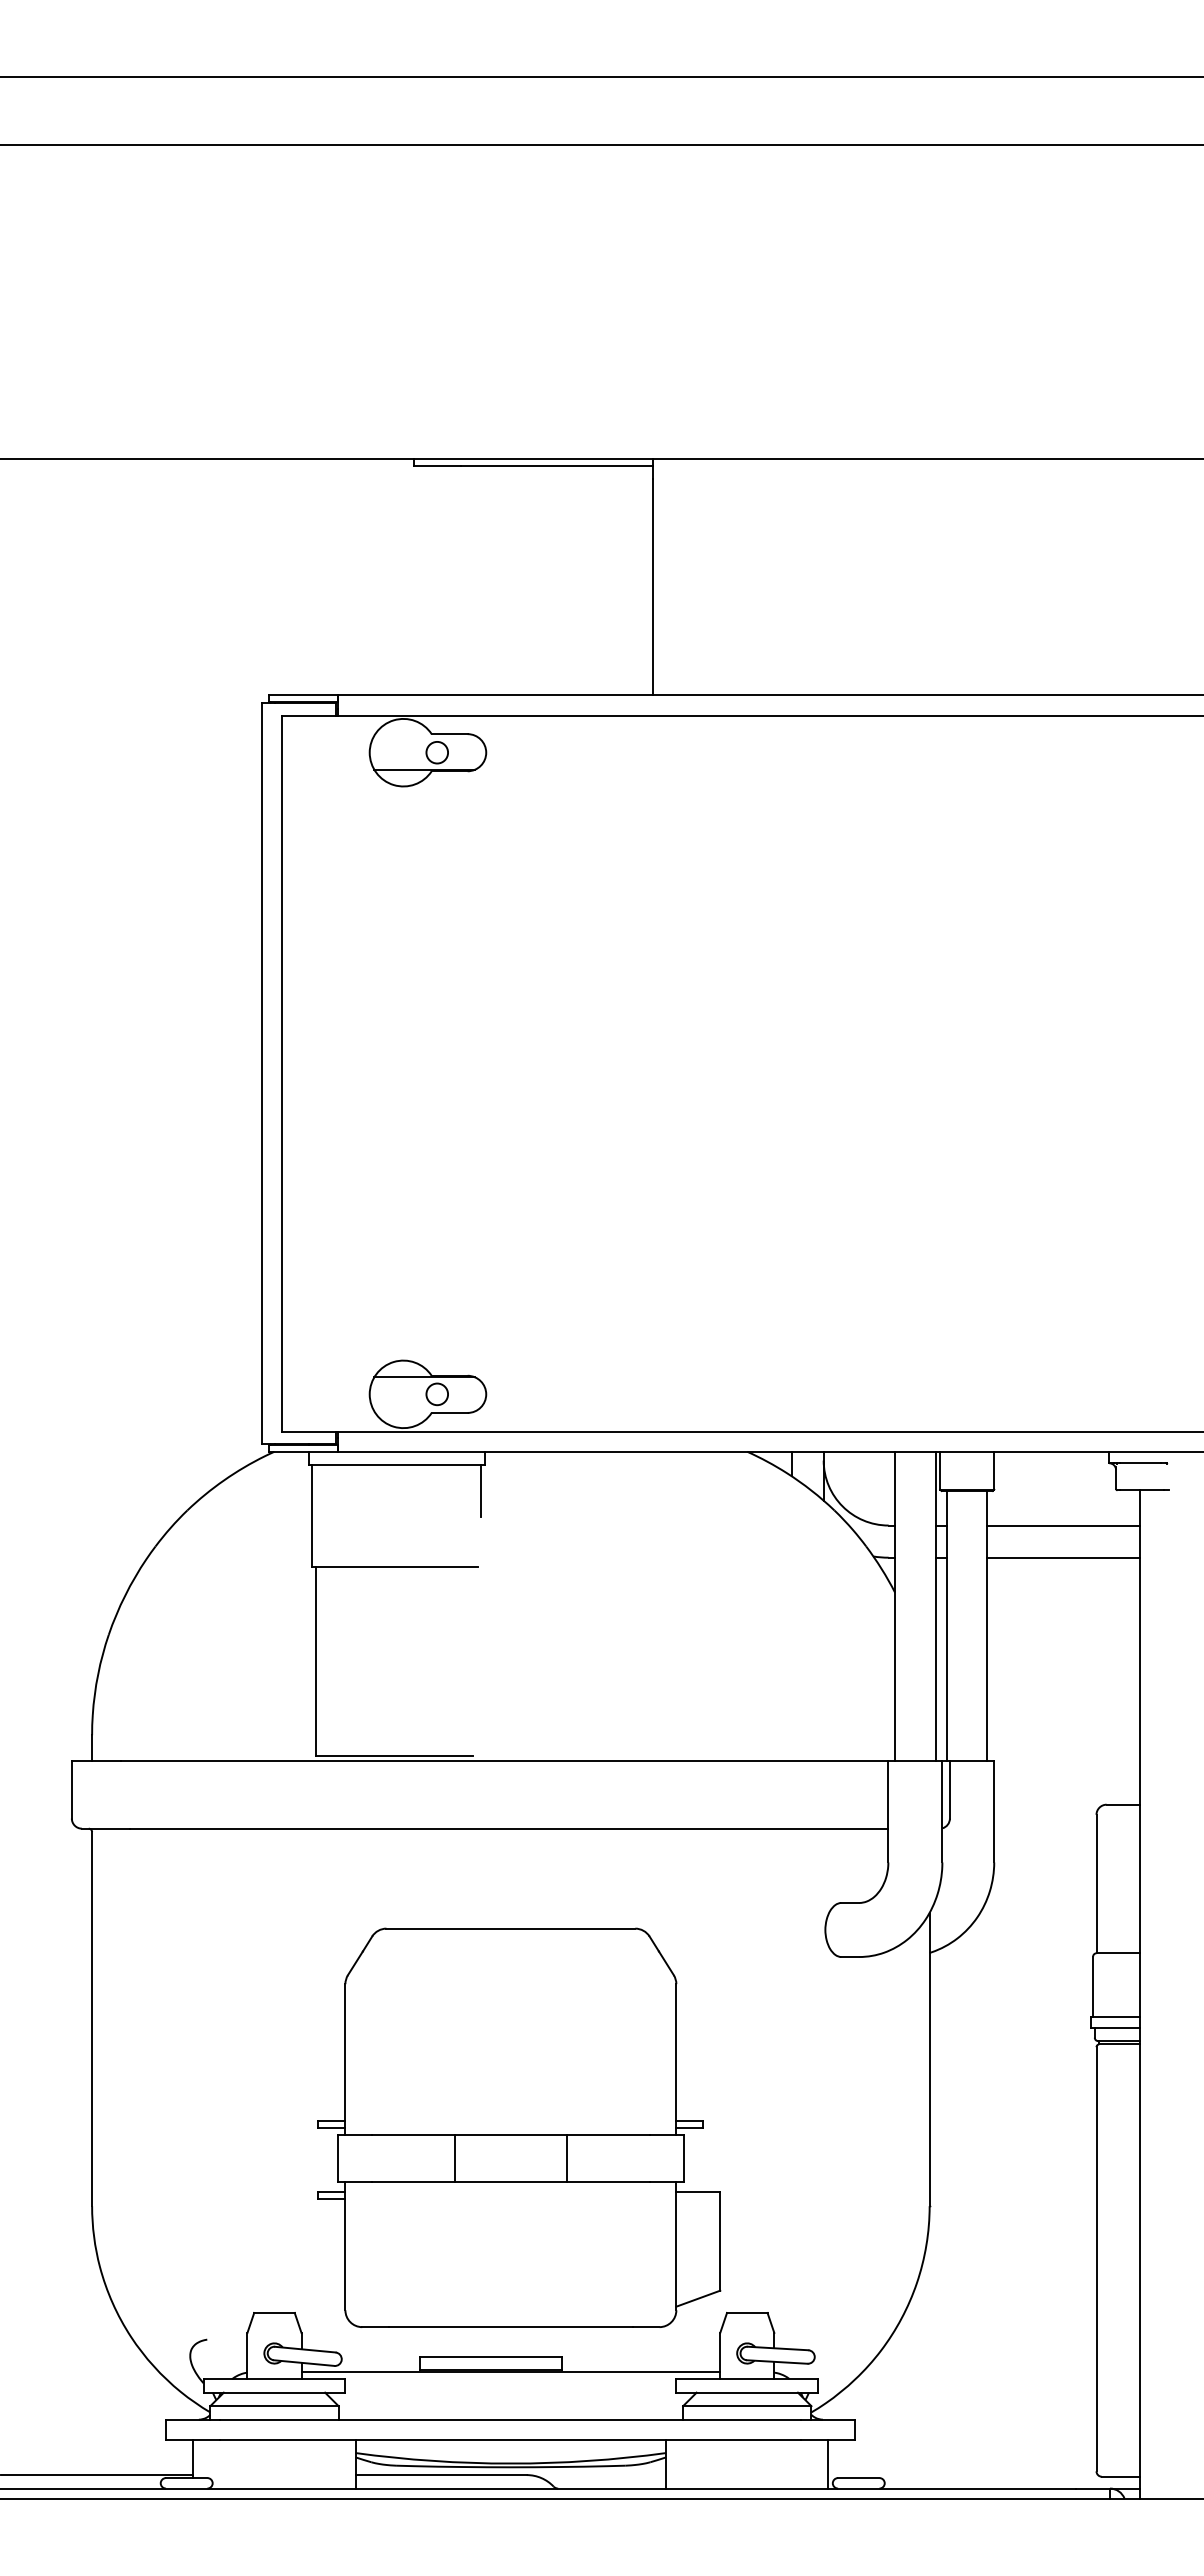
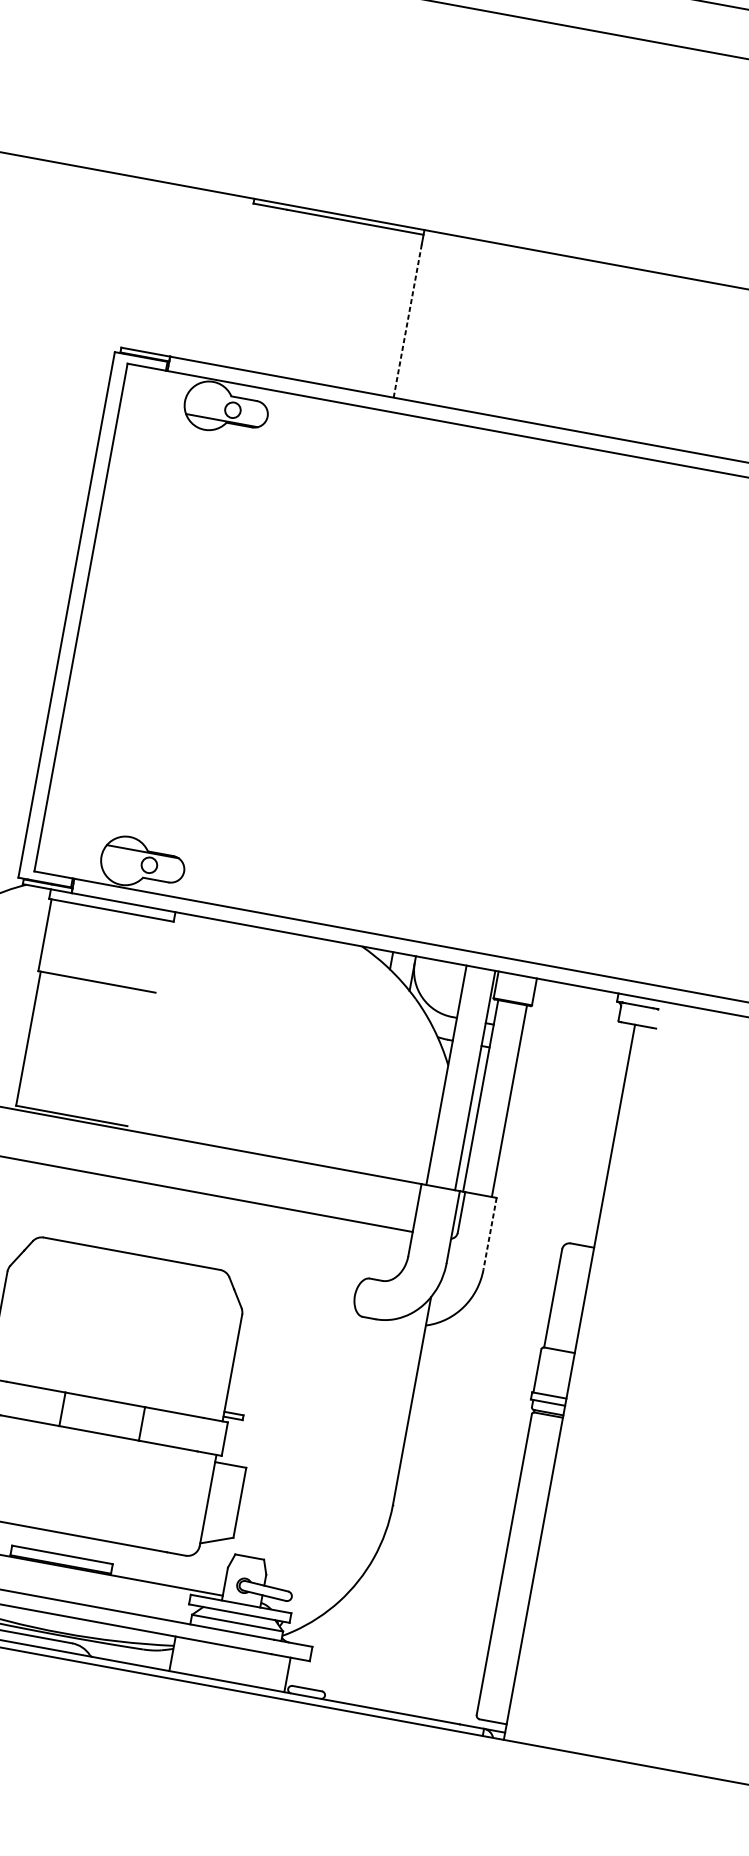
line: (653, 586) -> (407, 320), solid -> dashed
line: (481, 1490) -> (168, 939), removed
line: (1063, 1525) -> (576, 1039), removed
line: (1063, 1557) -> (572, 1062), removed
line: (994, 1811) -> (490, 1233), solid -> dashed

